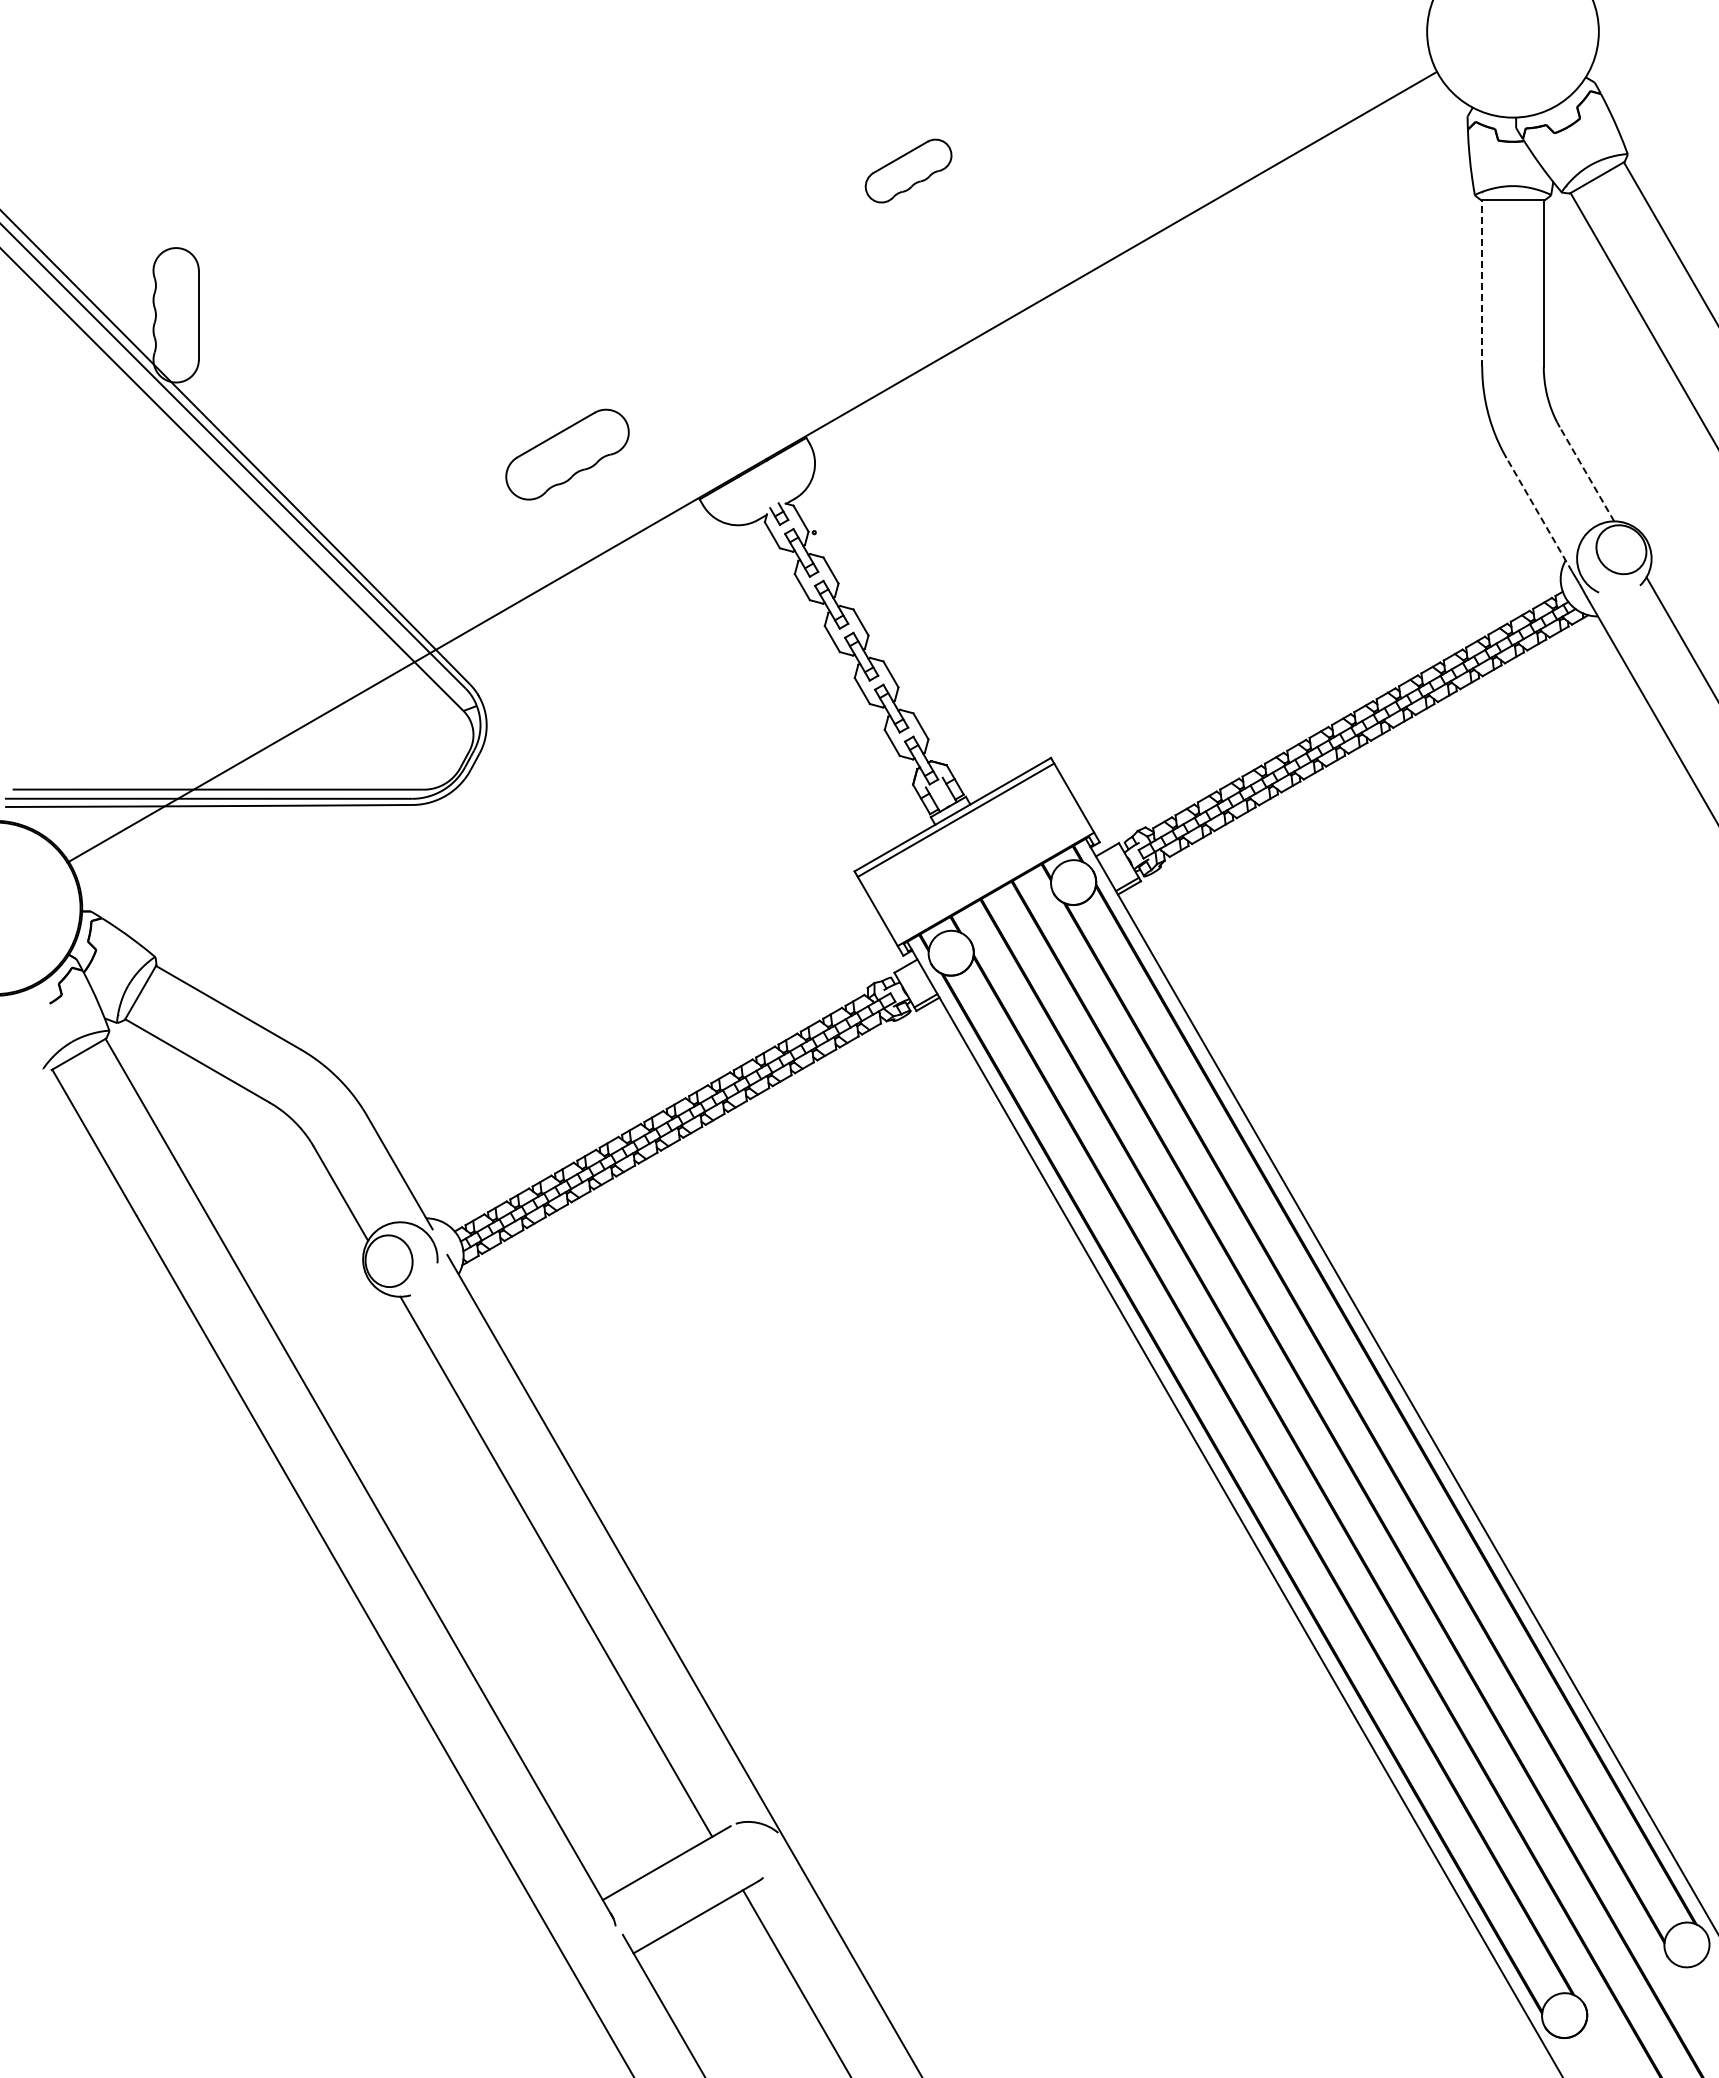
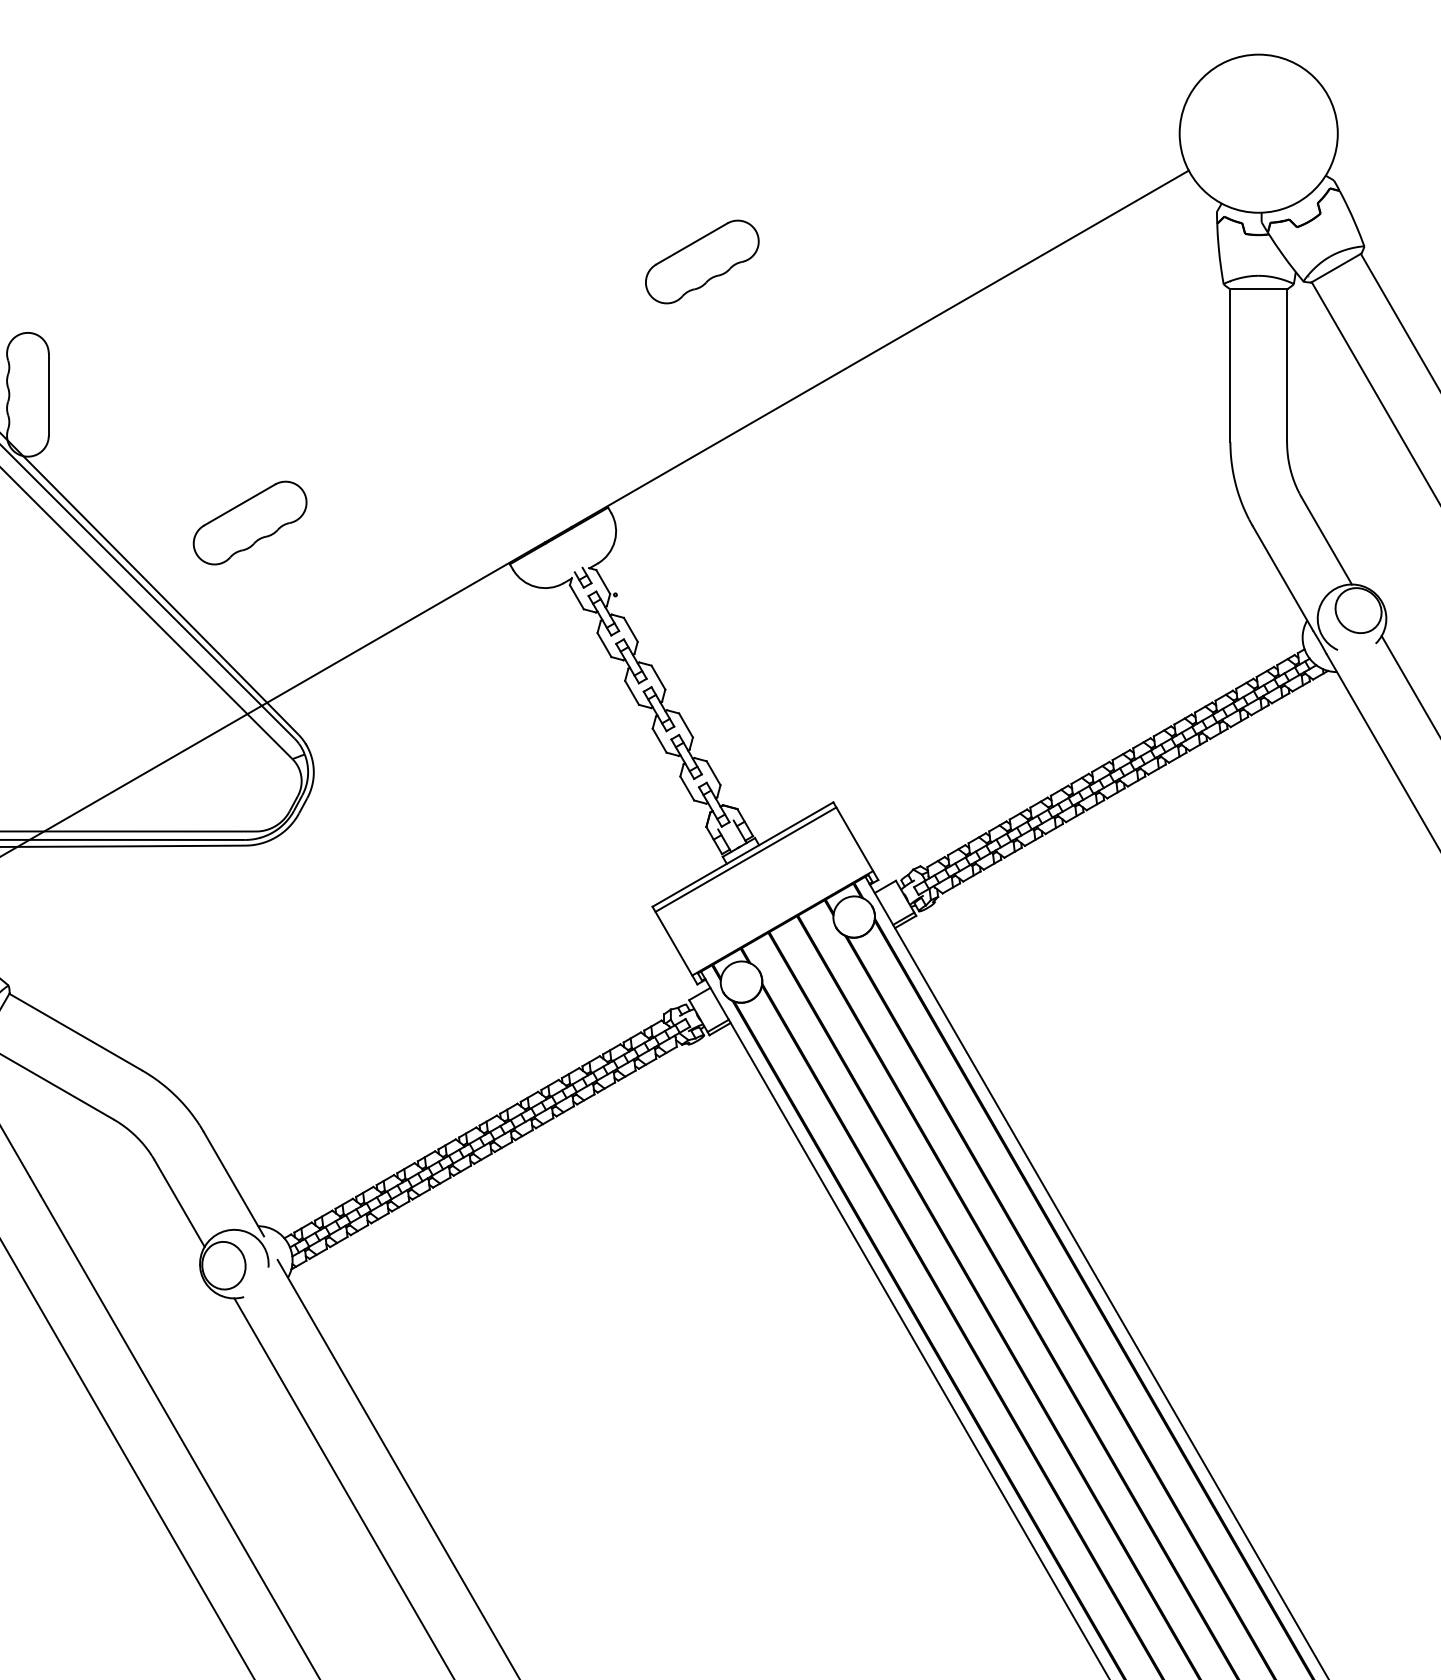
part: (908, 170) -> (702, 261), size x1.43
line: (1482, 282) -> (1230, 364), dashed -> solid
part: (567, 454) -> (250, 522), moved
line: (1586, 473) -> (1326, 540), dashed -> solid
line: (1539, 514) -> (1283, 578), dashed -> solid

